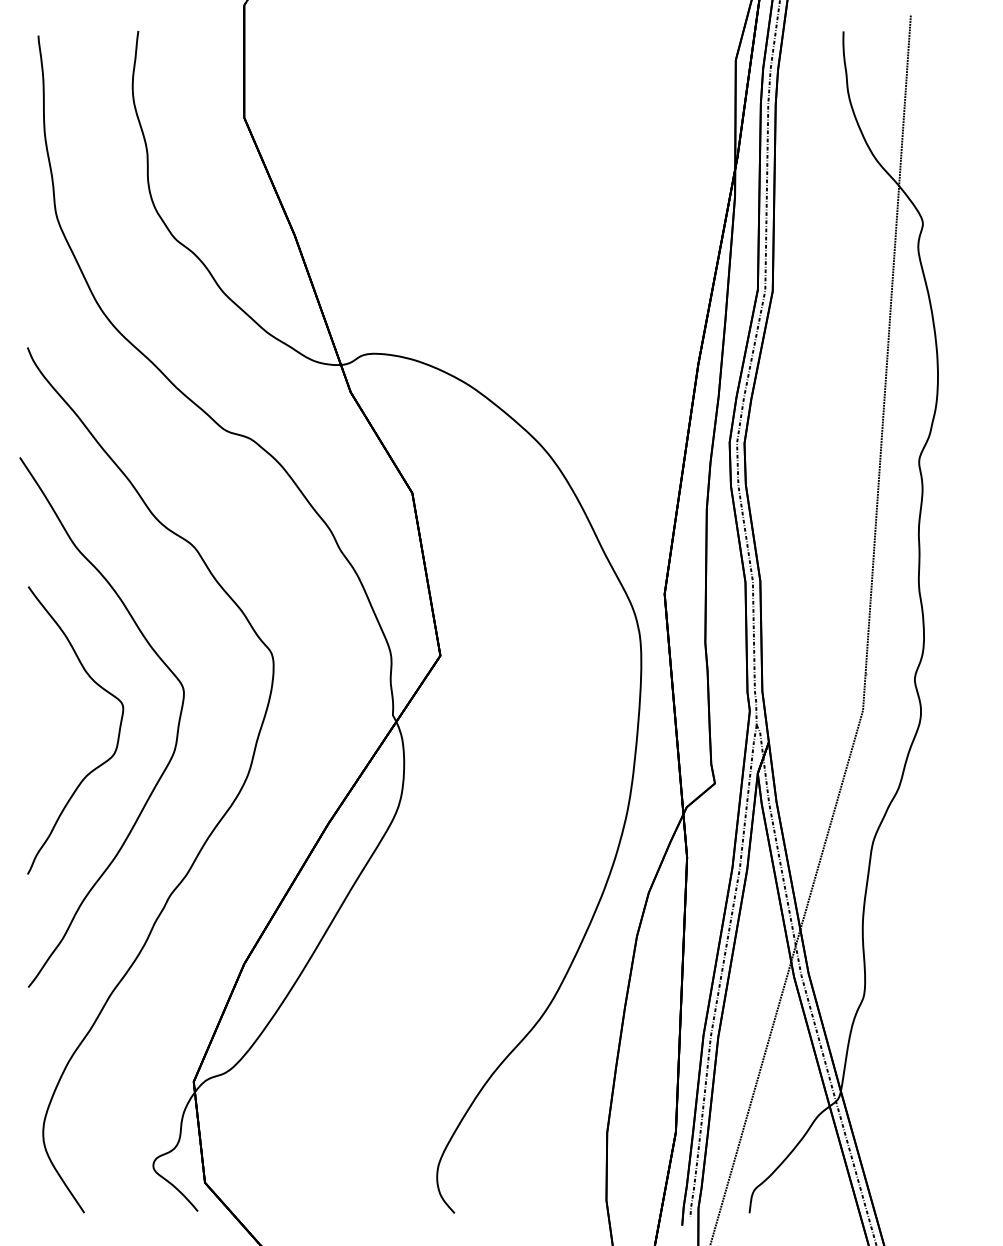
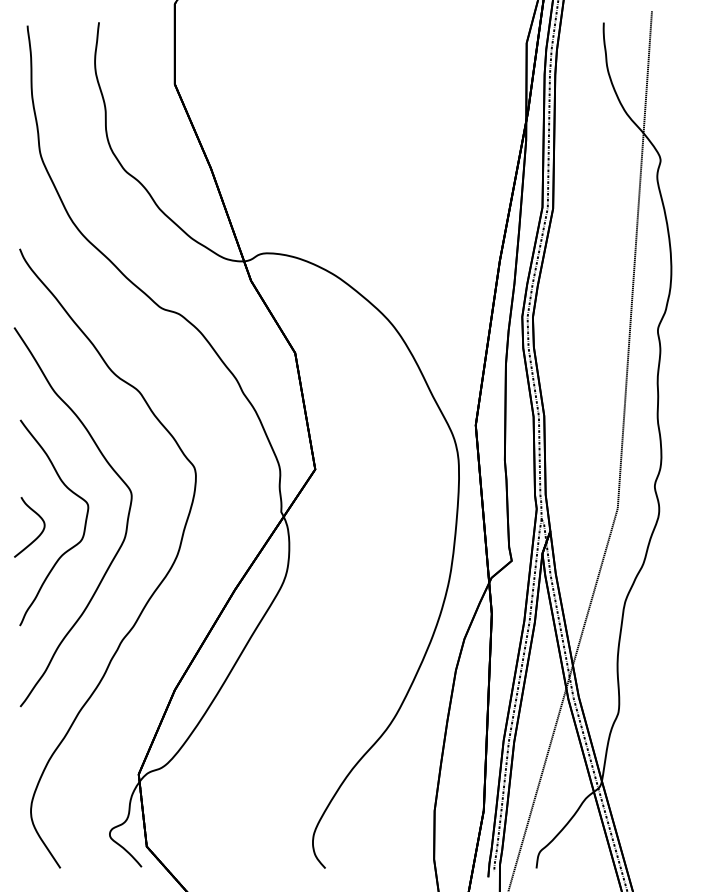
part: (53, 748) -> (38, 535), added

